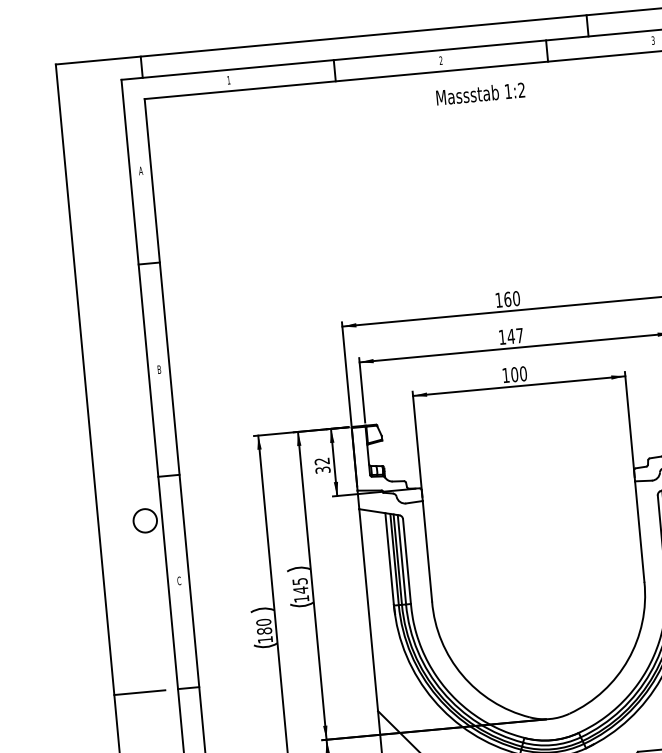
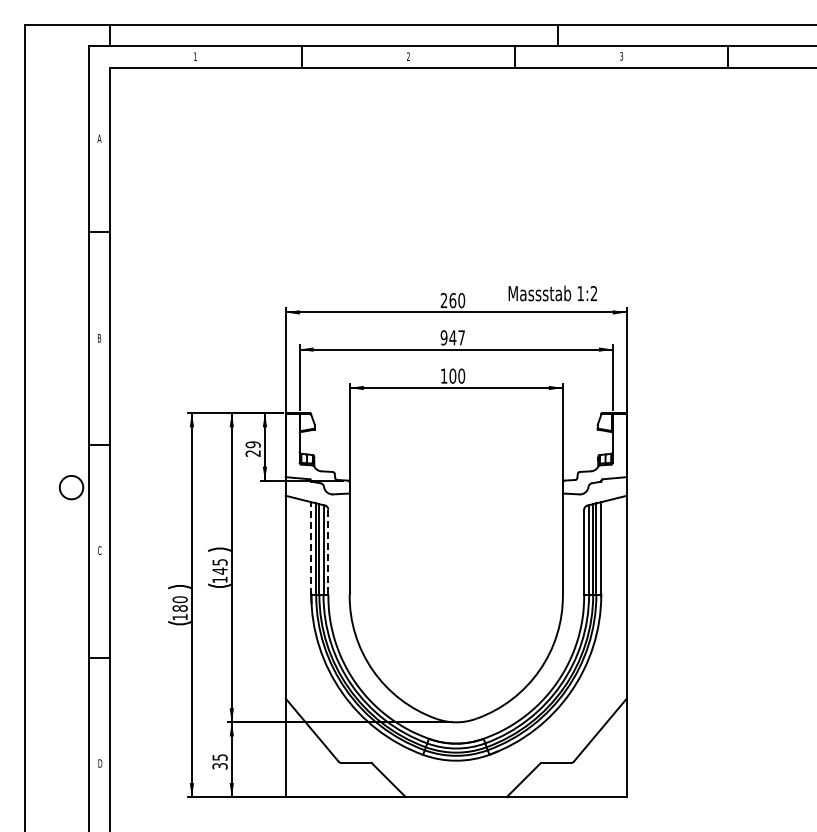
text: (480, 93) -> (552, 293), moved
text: (498, 300) -> (443, 300), 160 -> 260
text: (501, 337) -> (443, 337), 147 -> 947
text: (321, 465) -> (252, 448), 32 -> 29
line: (389, 559) -> (311, 548), solid -> dashed
line: (407, 560) -> (328, 551), solid -> dashed
line: (139, 693) -> (49, 658), removed

